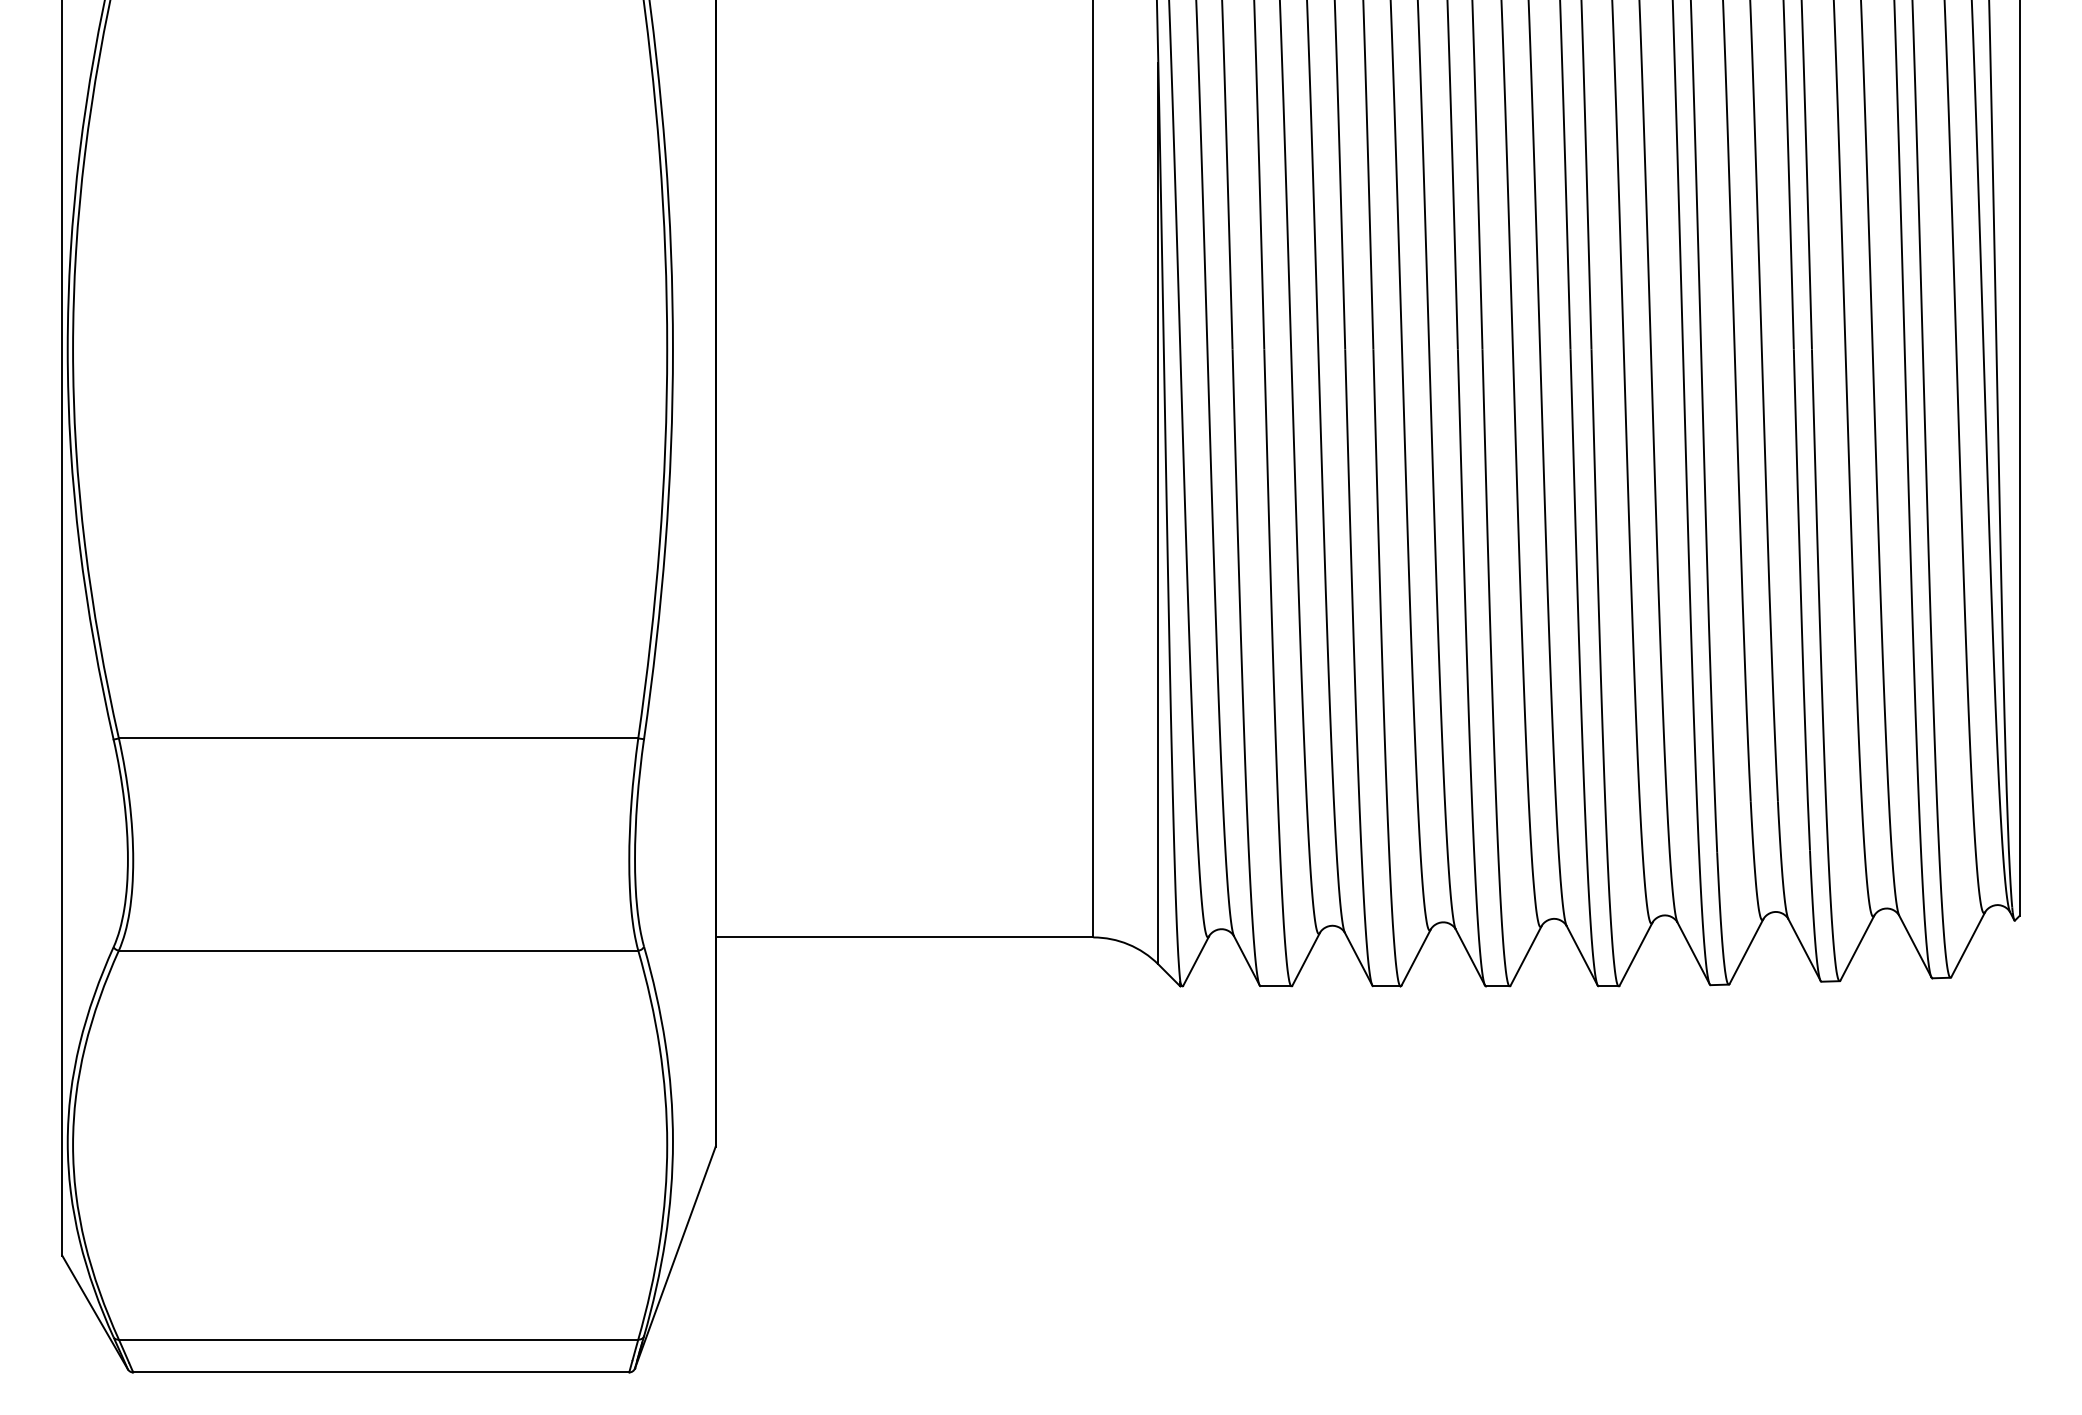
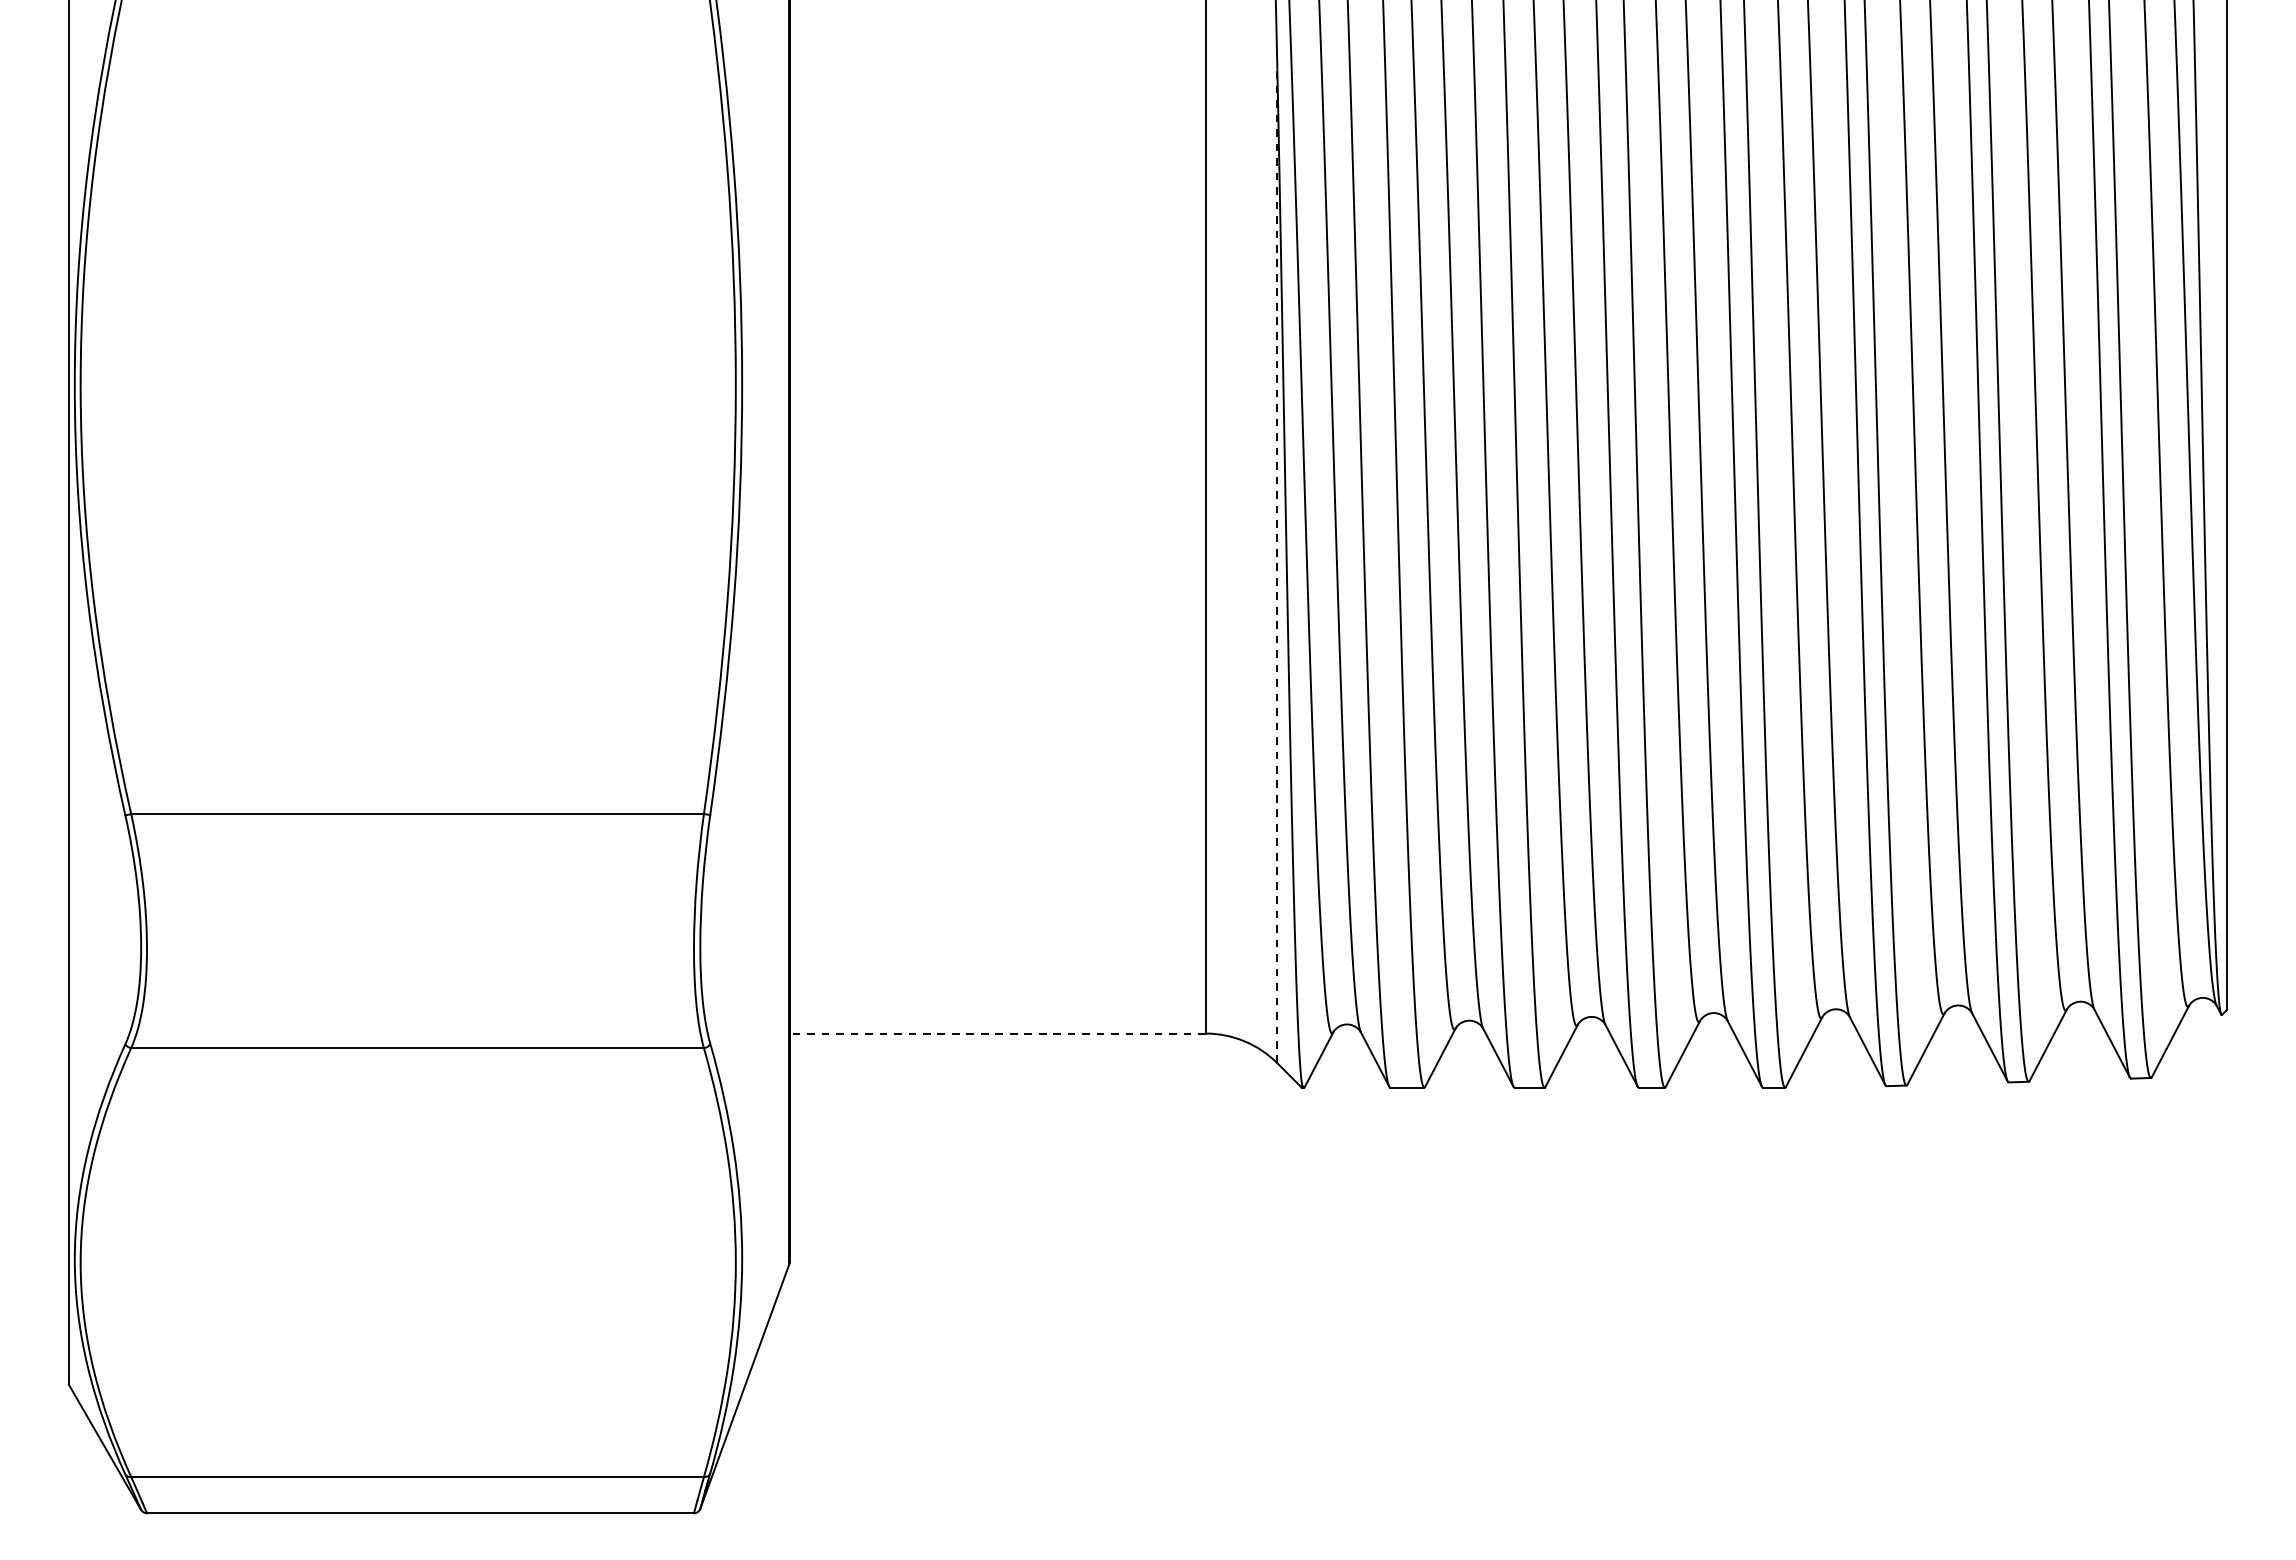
line: (1158, 513) -> (1277, 566), solid -> dashed
line: (904, 937) -> (997, 1033), solid -> dashed

